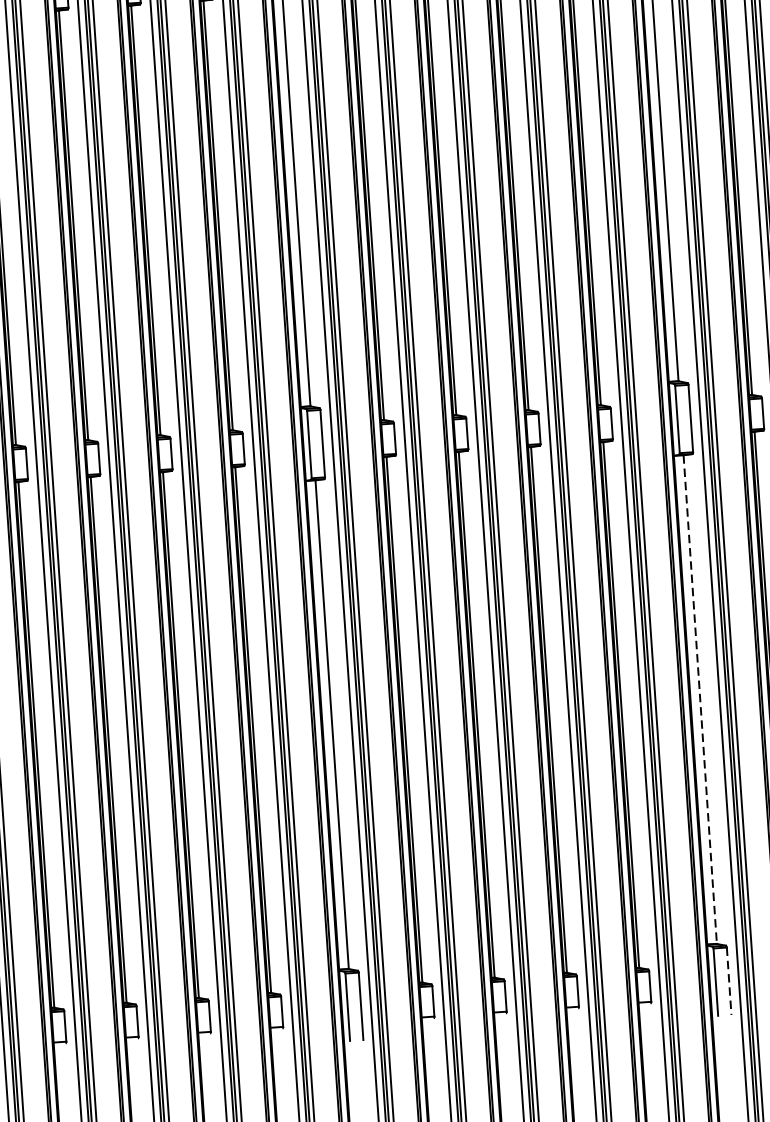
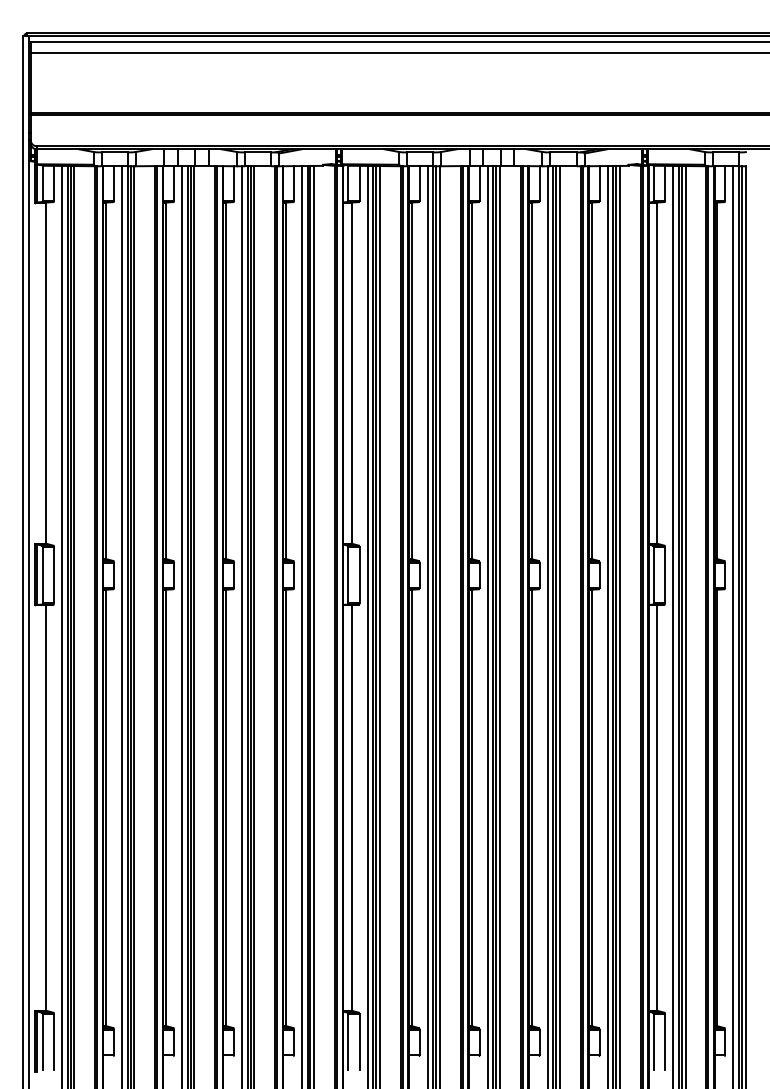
line: (700, 699) -> (657, 807), dashed -> solid
line: (729, 981) -> (665, 1042), dashed -> solid

